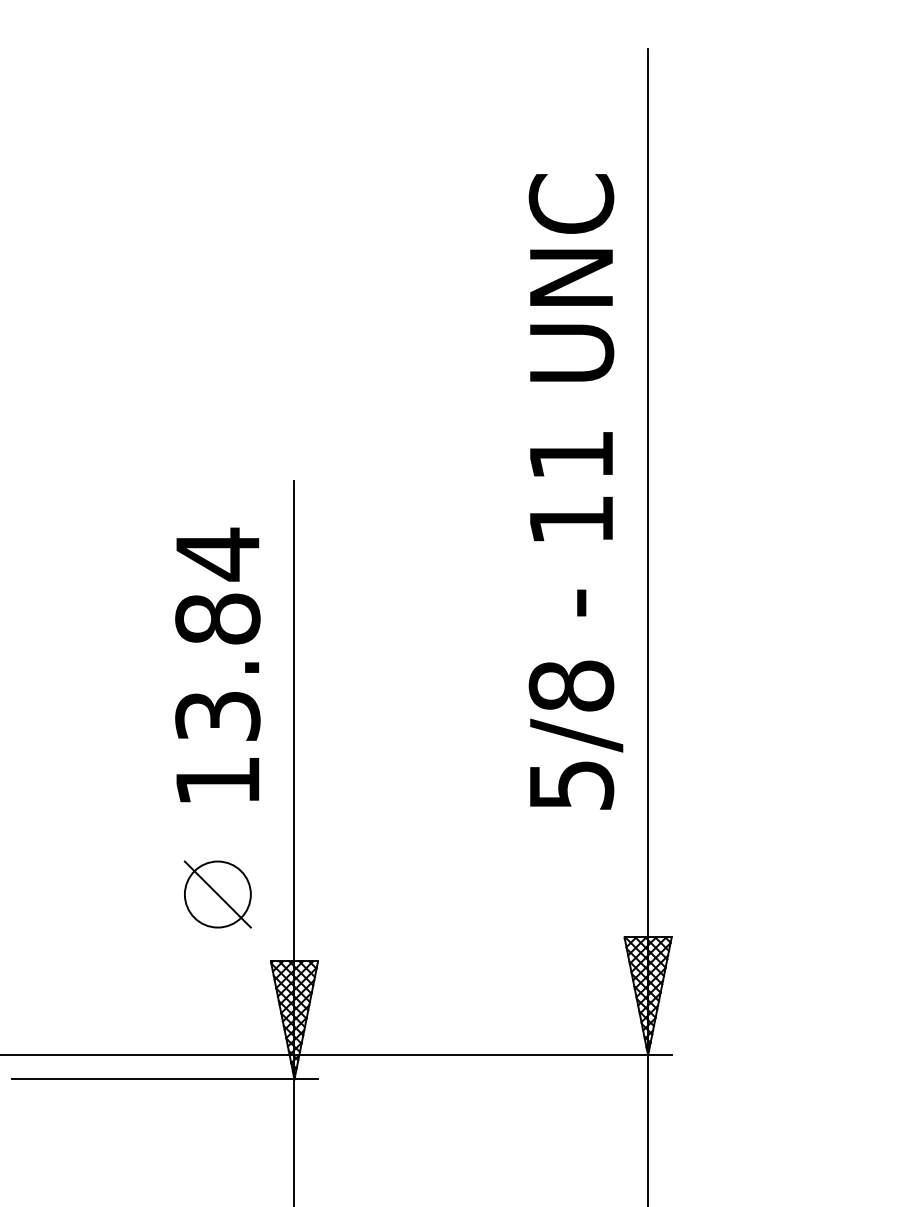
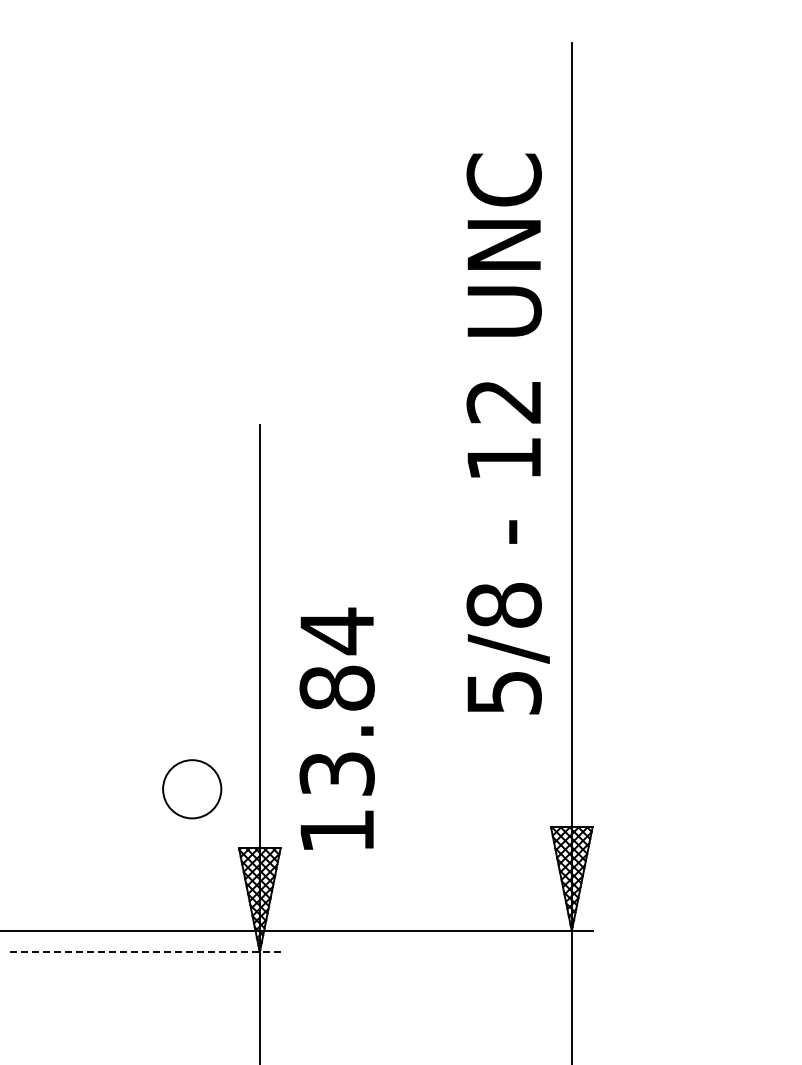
text: (570, 456) -> (503, 402), 11 -> 12
text: (217, 664) -> (336, 728), moved
line: (218, 894) -> (192, 789), removed
line: (163, 1079) -> (144, 952), solid -> dashed

